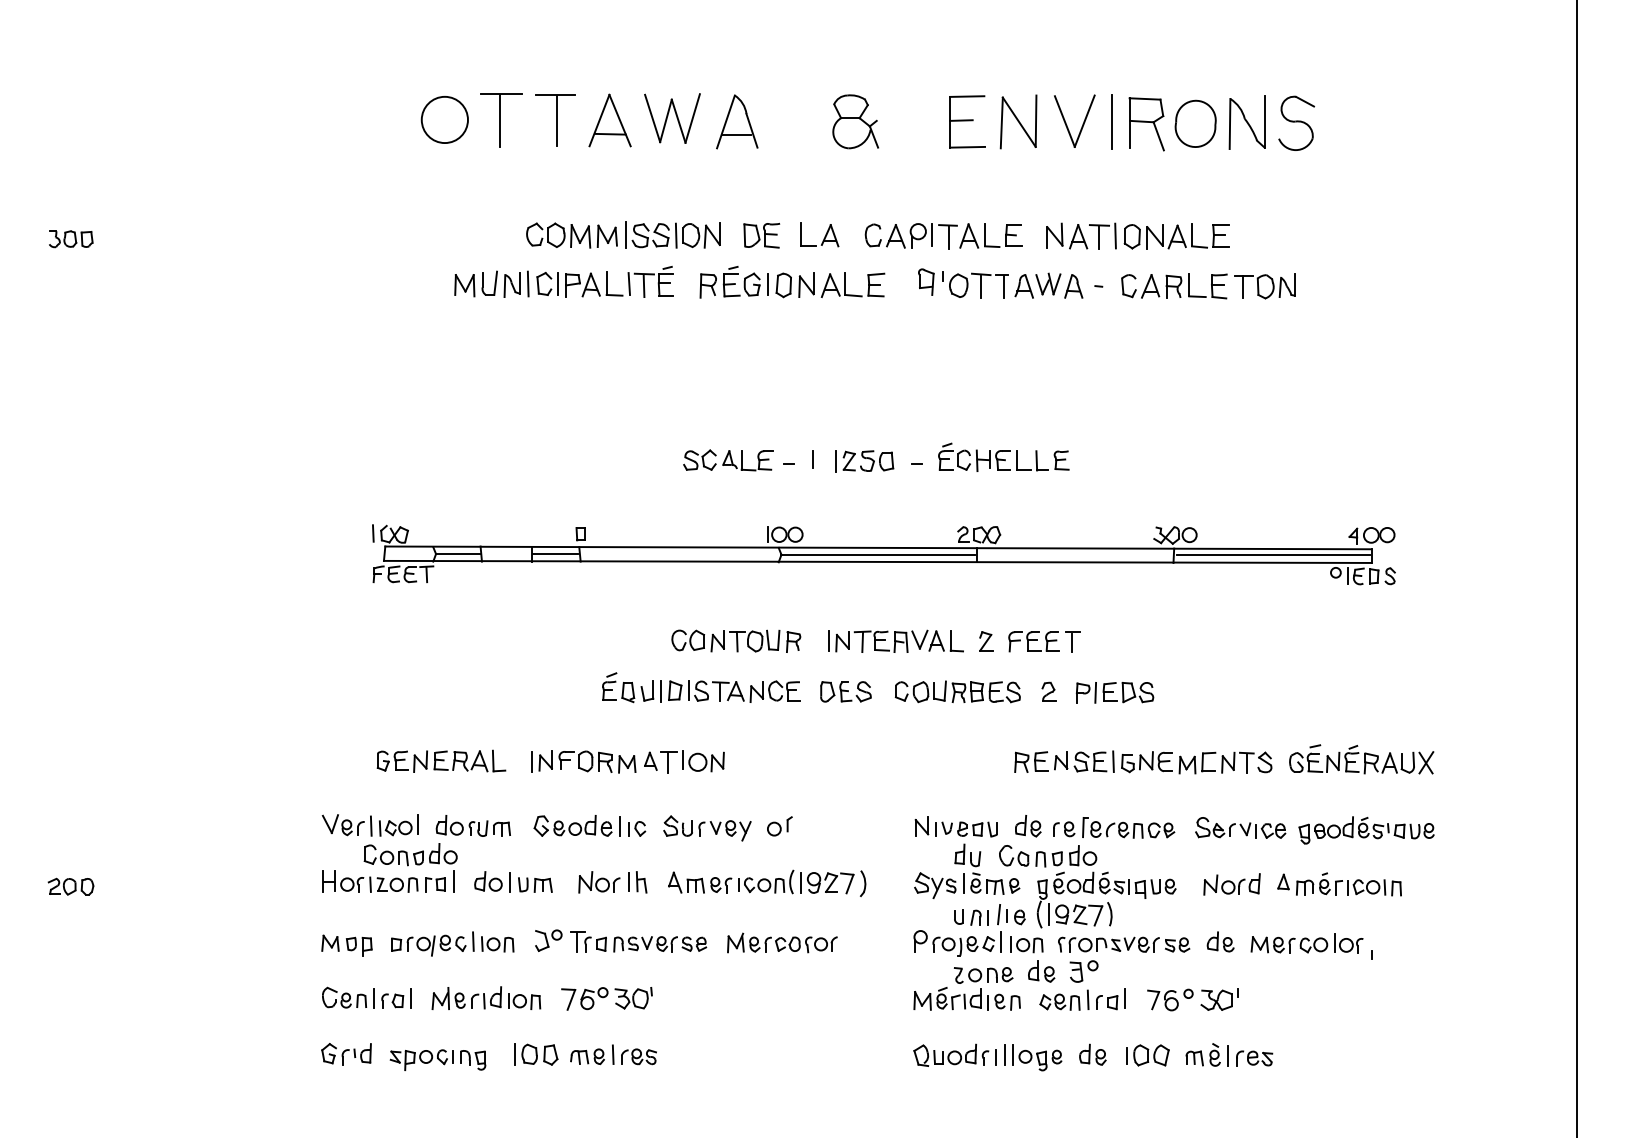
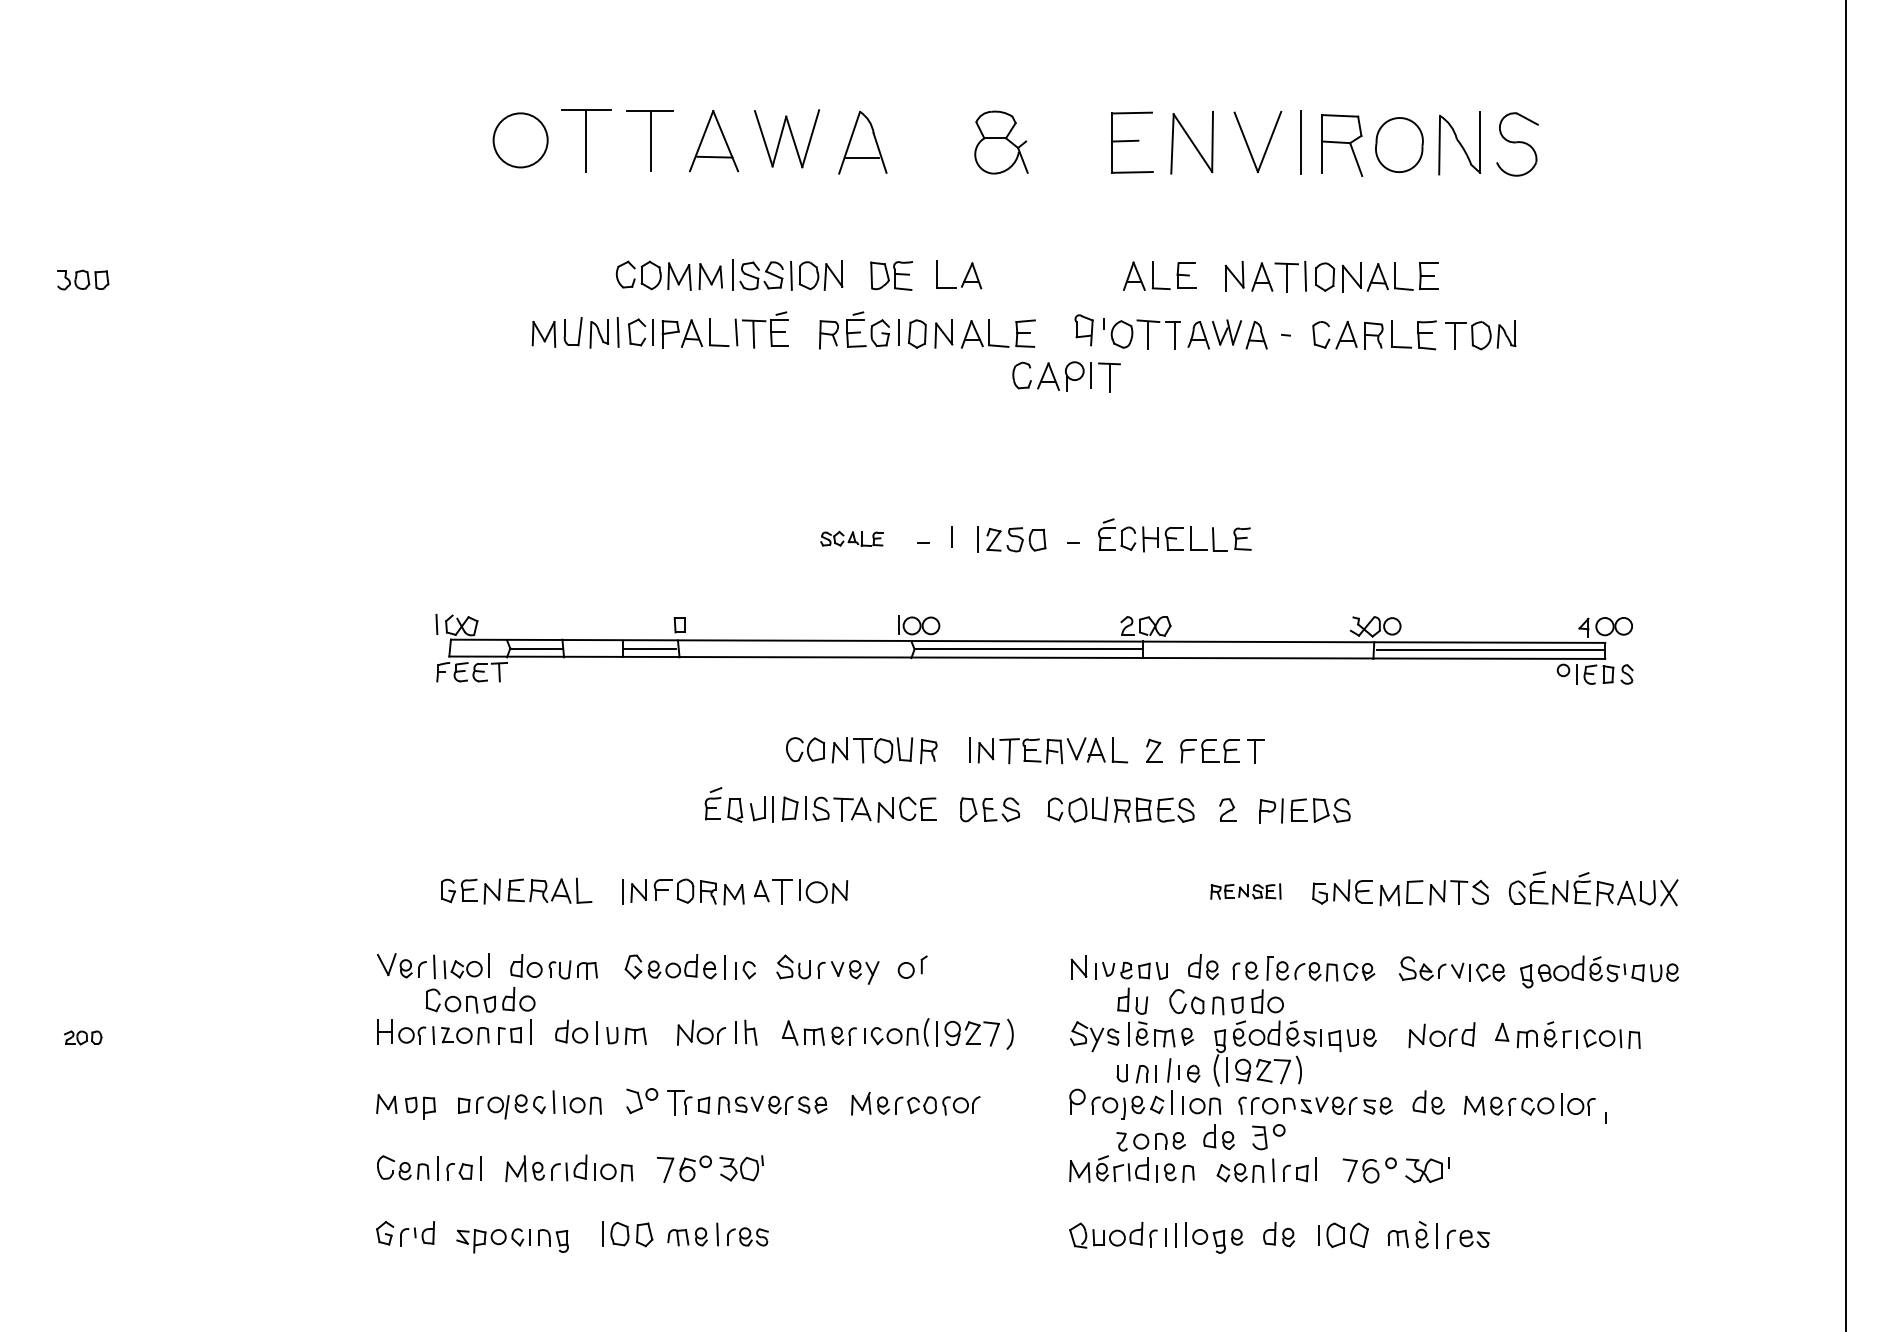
part: (911, 236) -> (1066, 376), moved
part: (727, 460) -> (851, 538), size x0.6
part: (1064, 761) -> (1245, 891), size x0.6
part: (71, 886) -> (83, 1037), size x0.7

